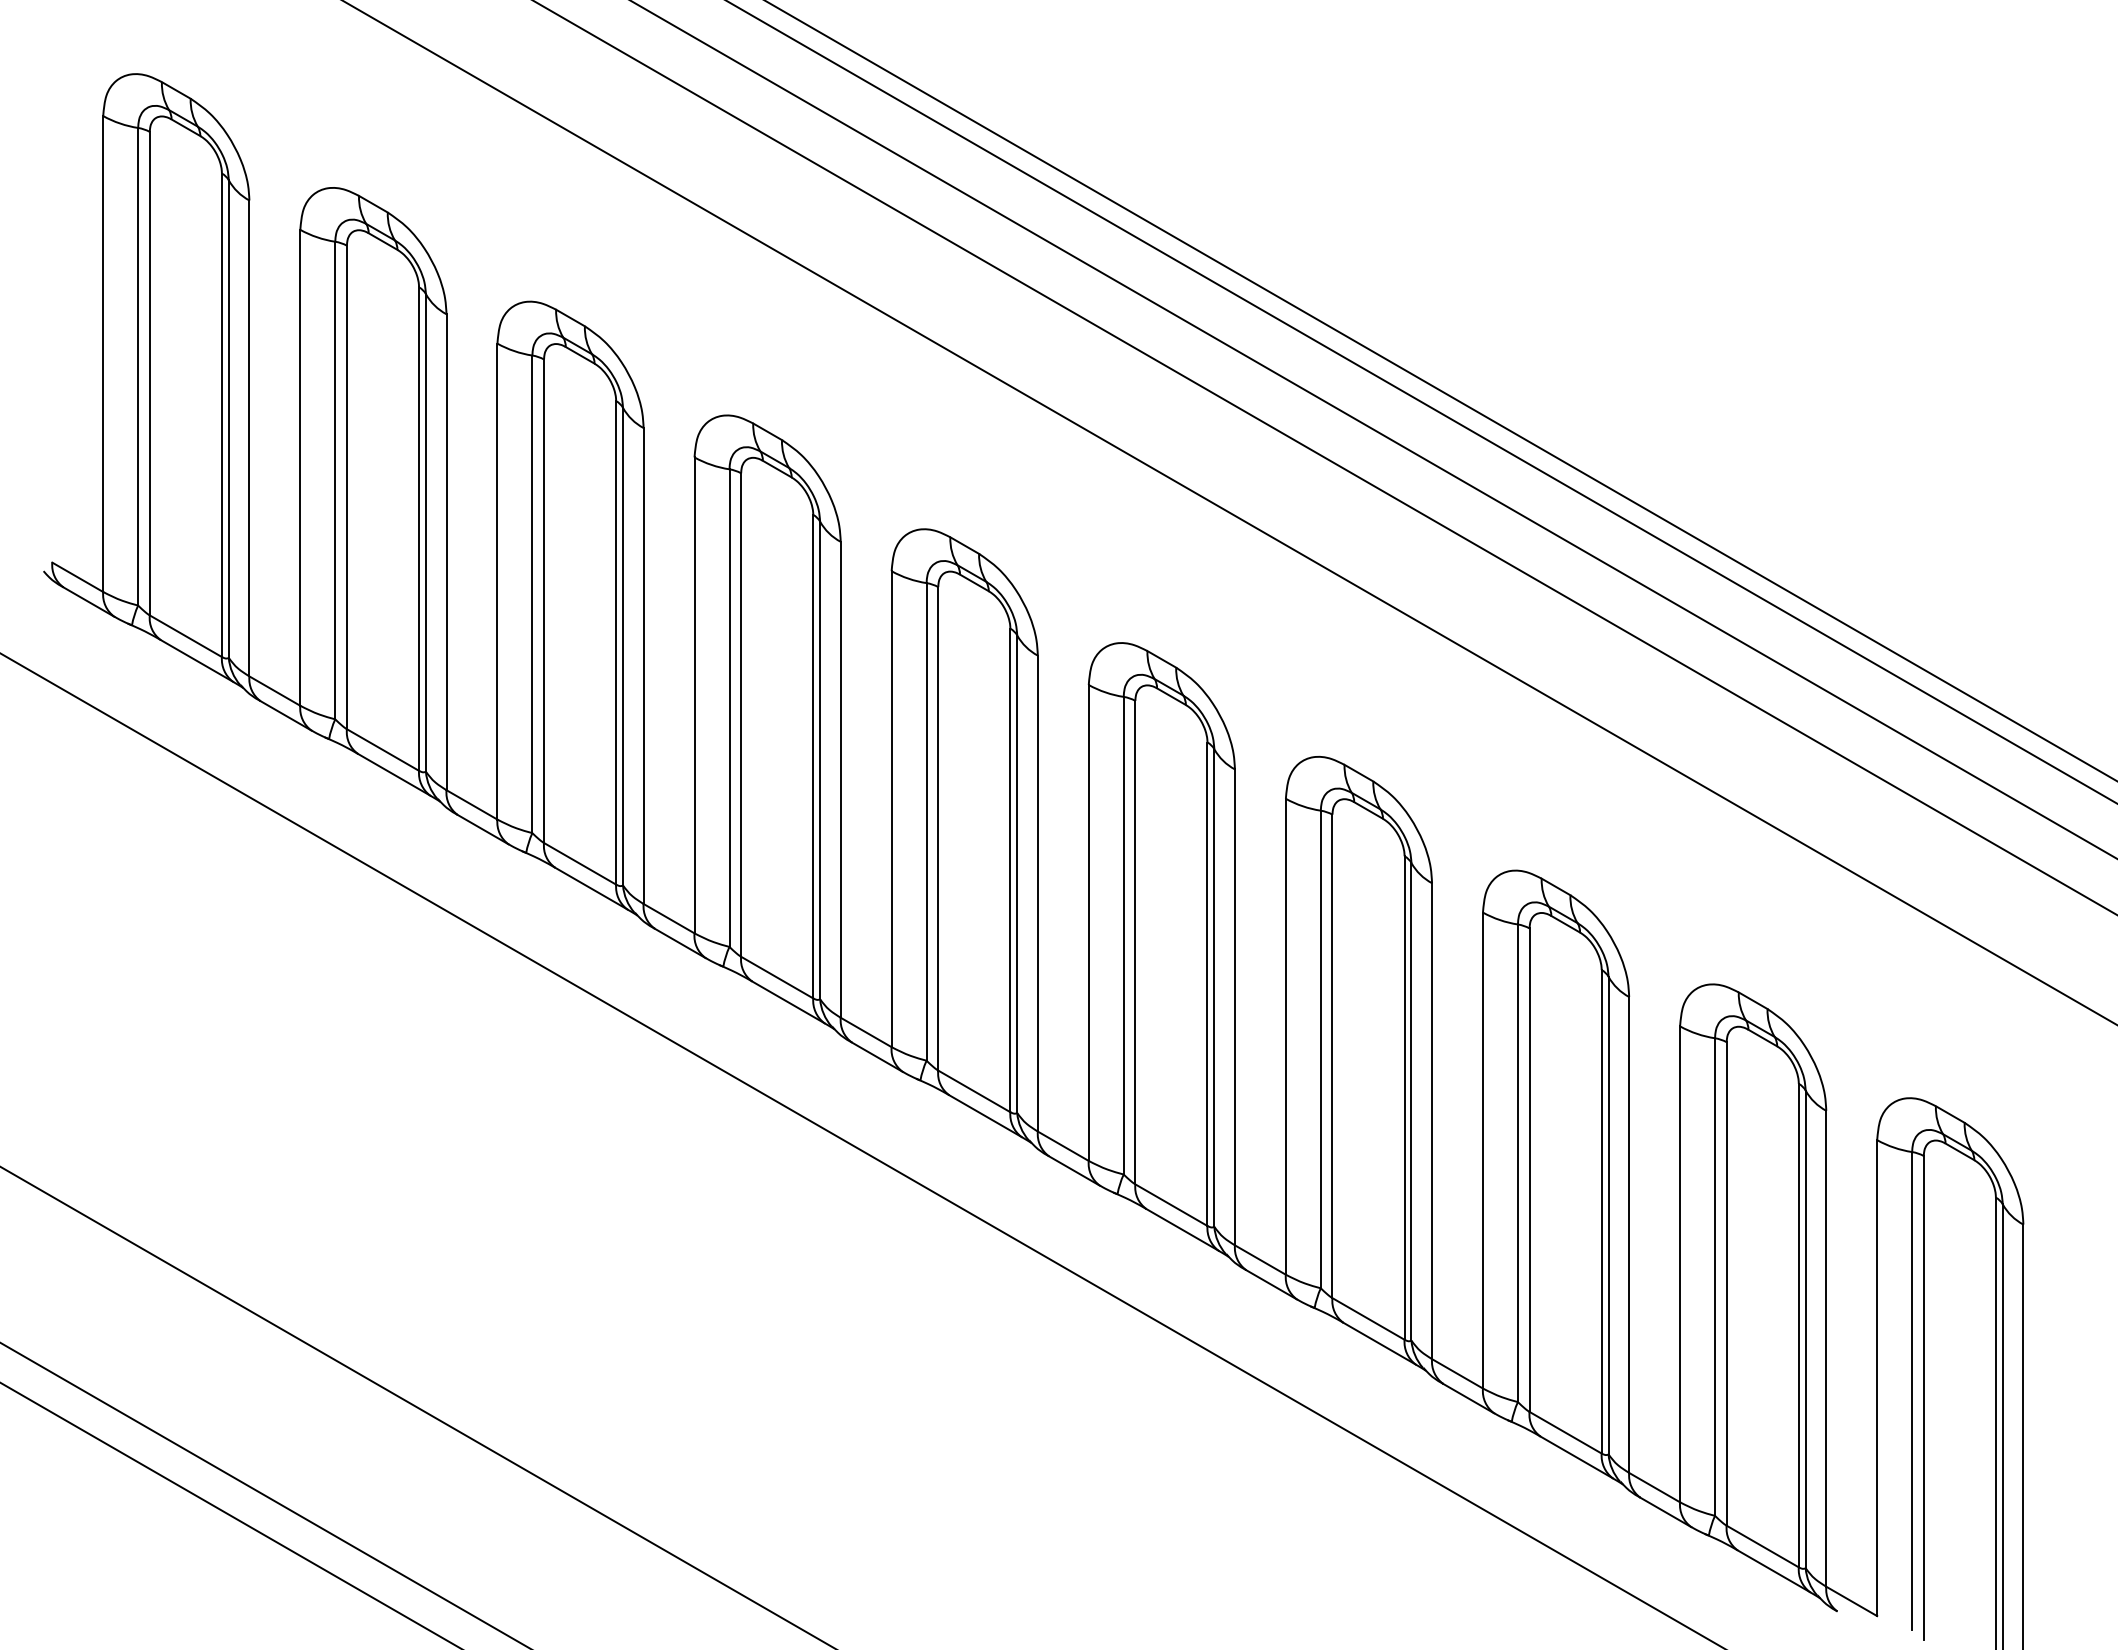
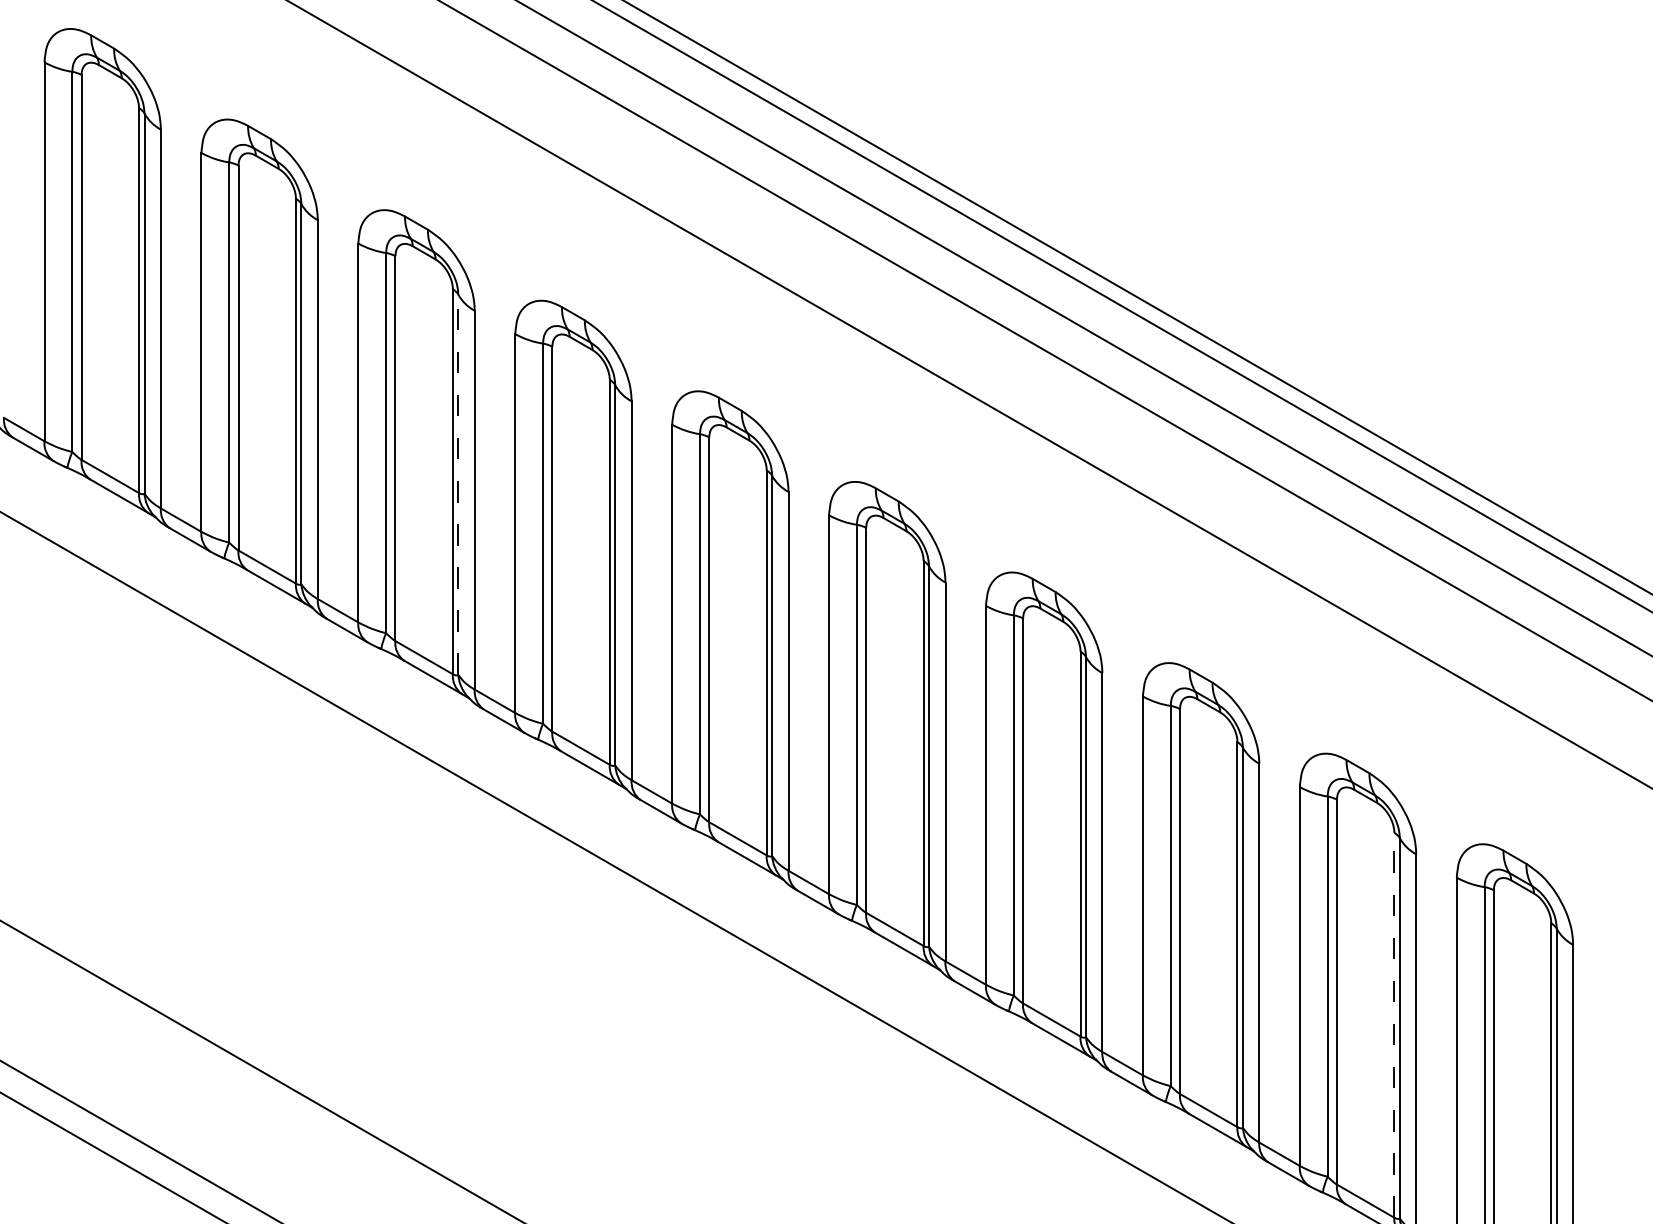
line: (623, 646) -> (458, 484), solid -> dashed
line: (1798, 1325) -> (1394, 1025), solid -> dashed

